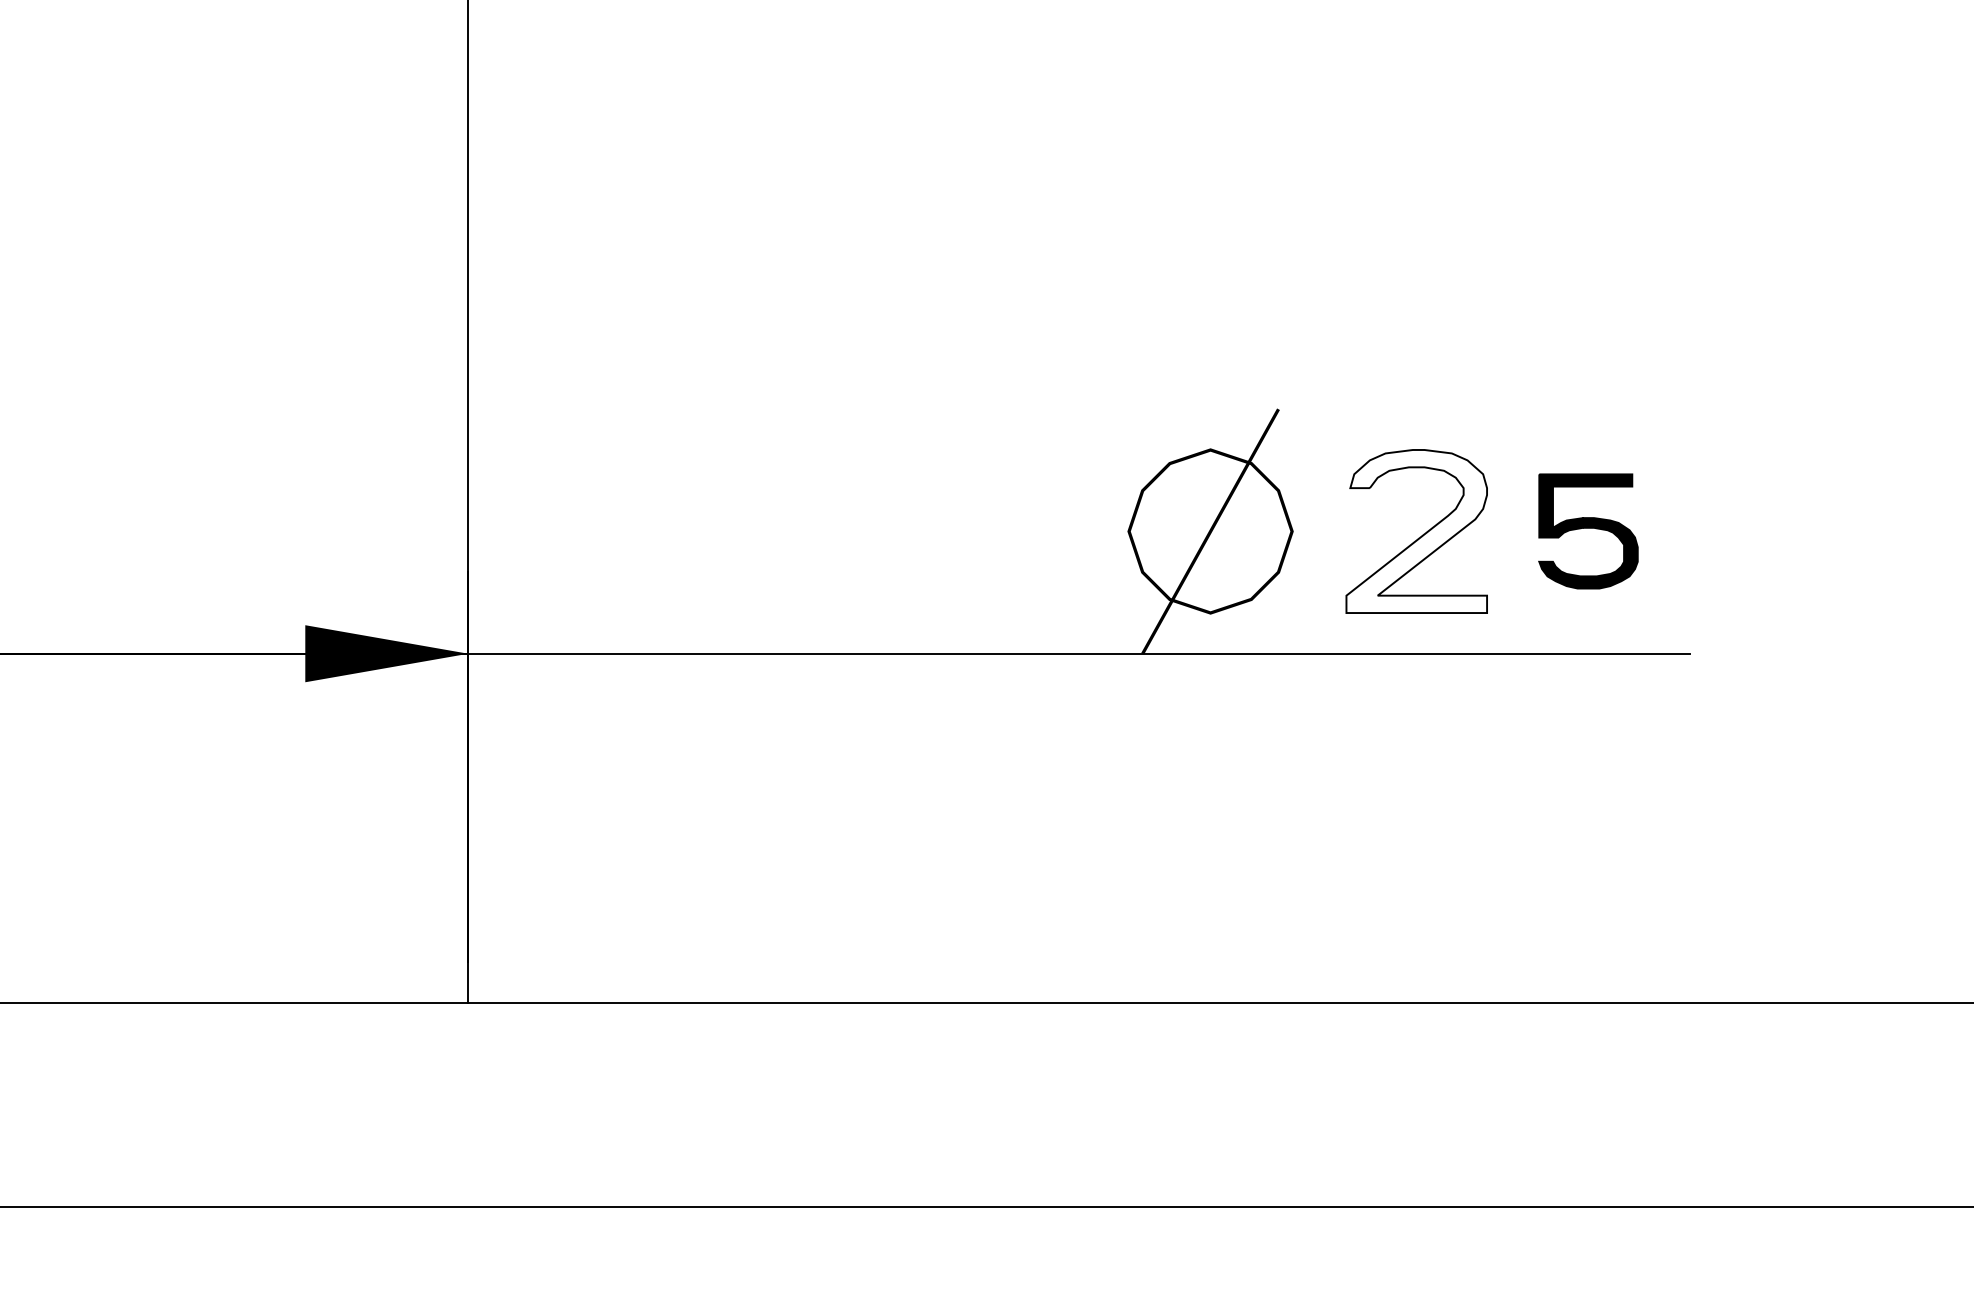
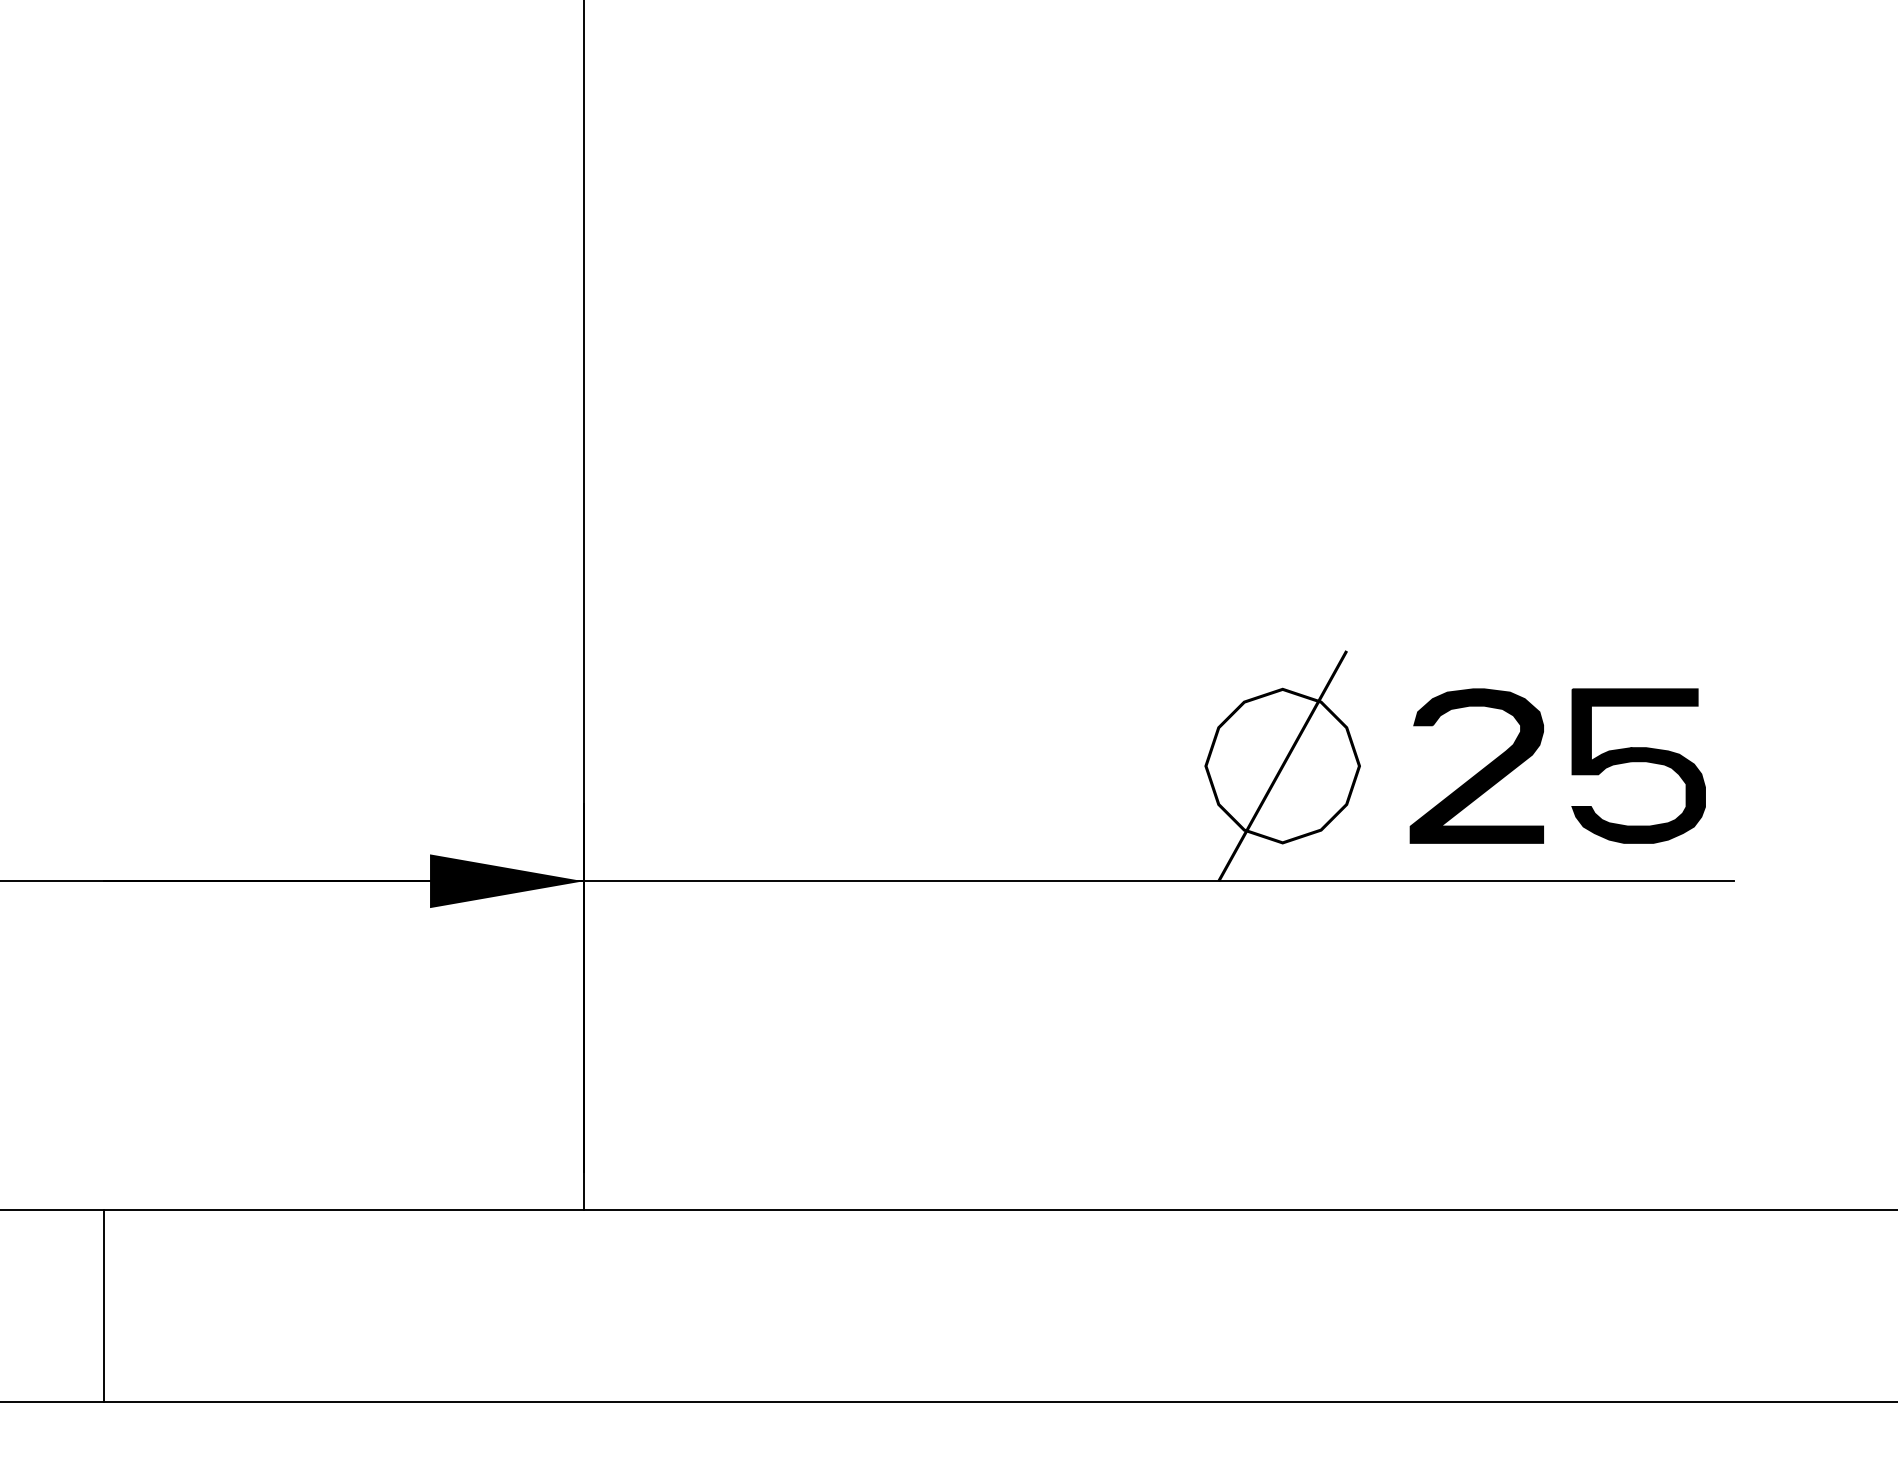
fill: (1416, 530) -> (1476, 765), added
part: (1588, 530) -> (1638, 765), size x1.43

